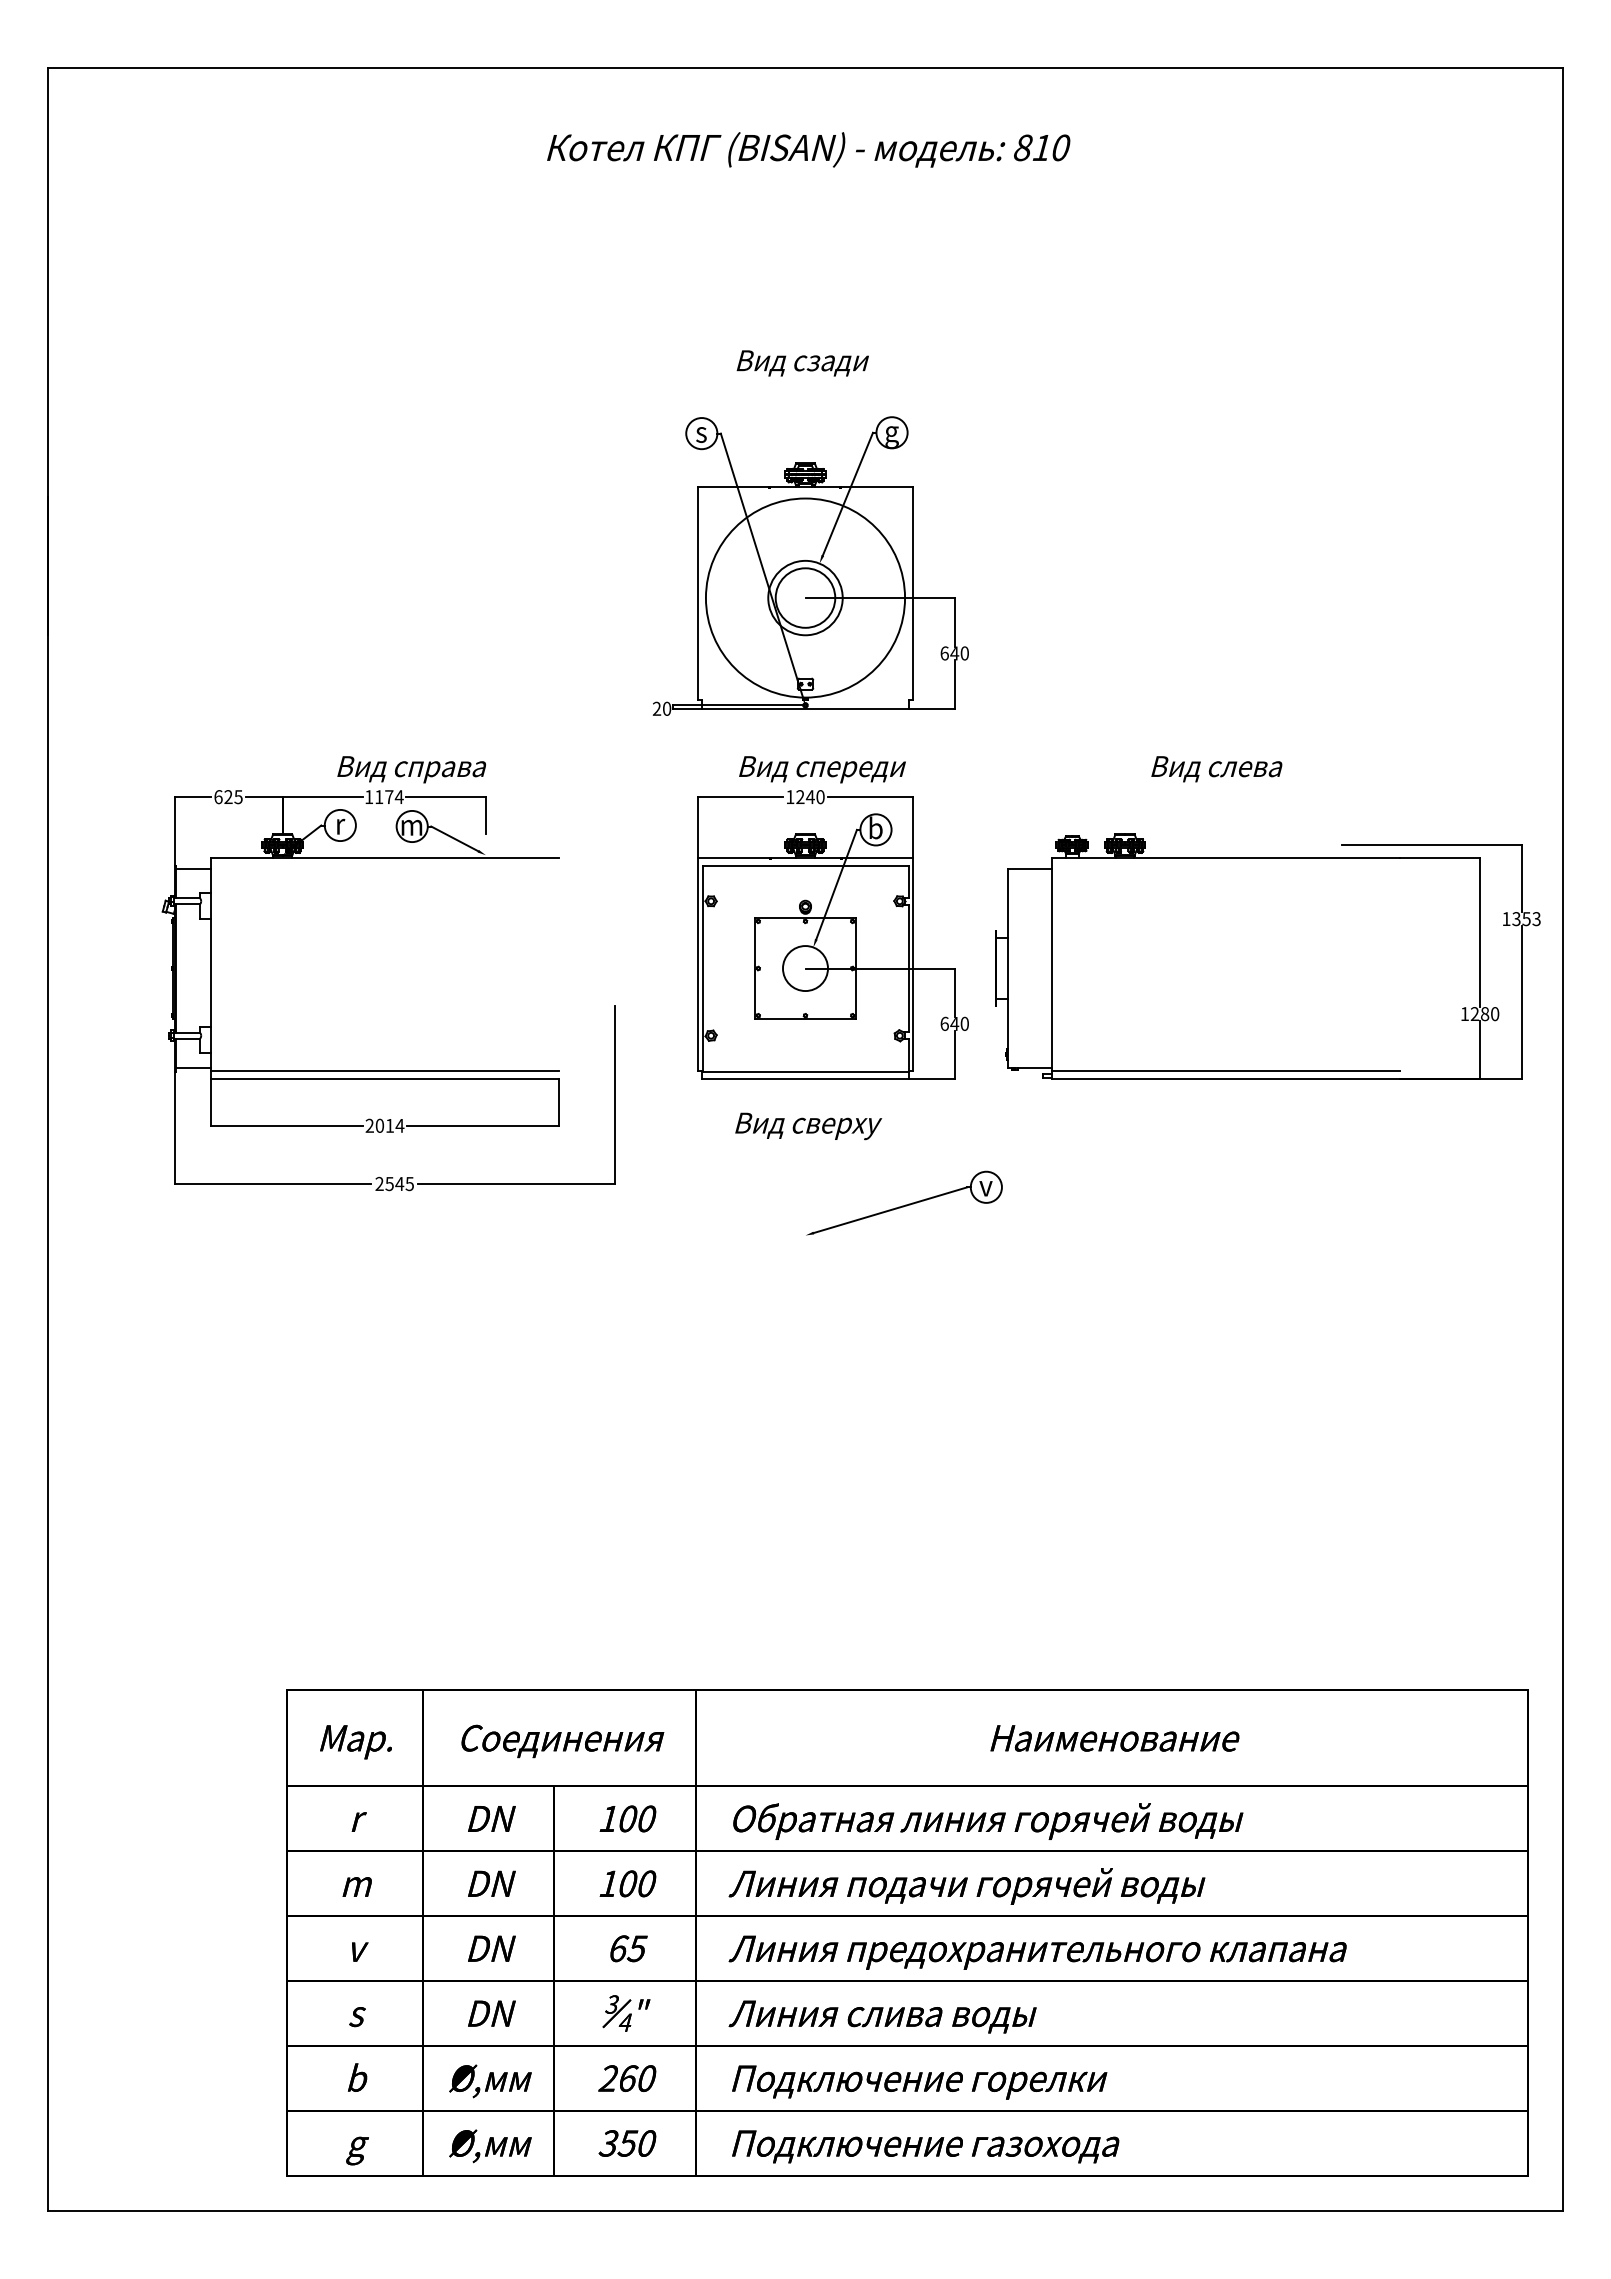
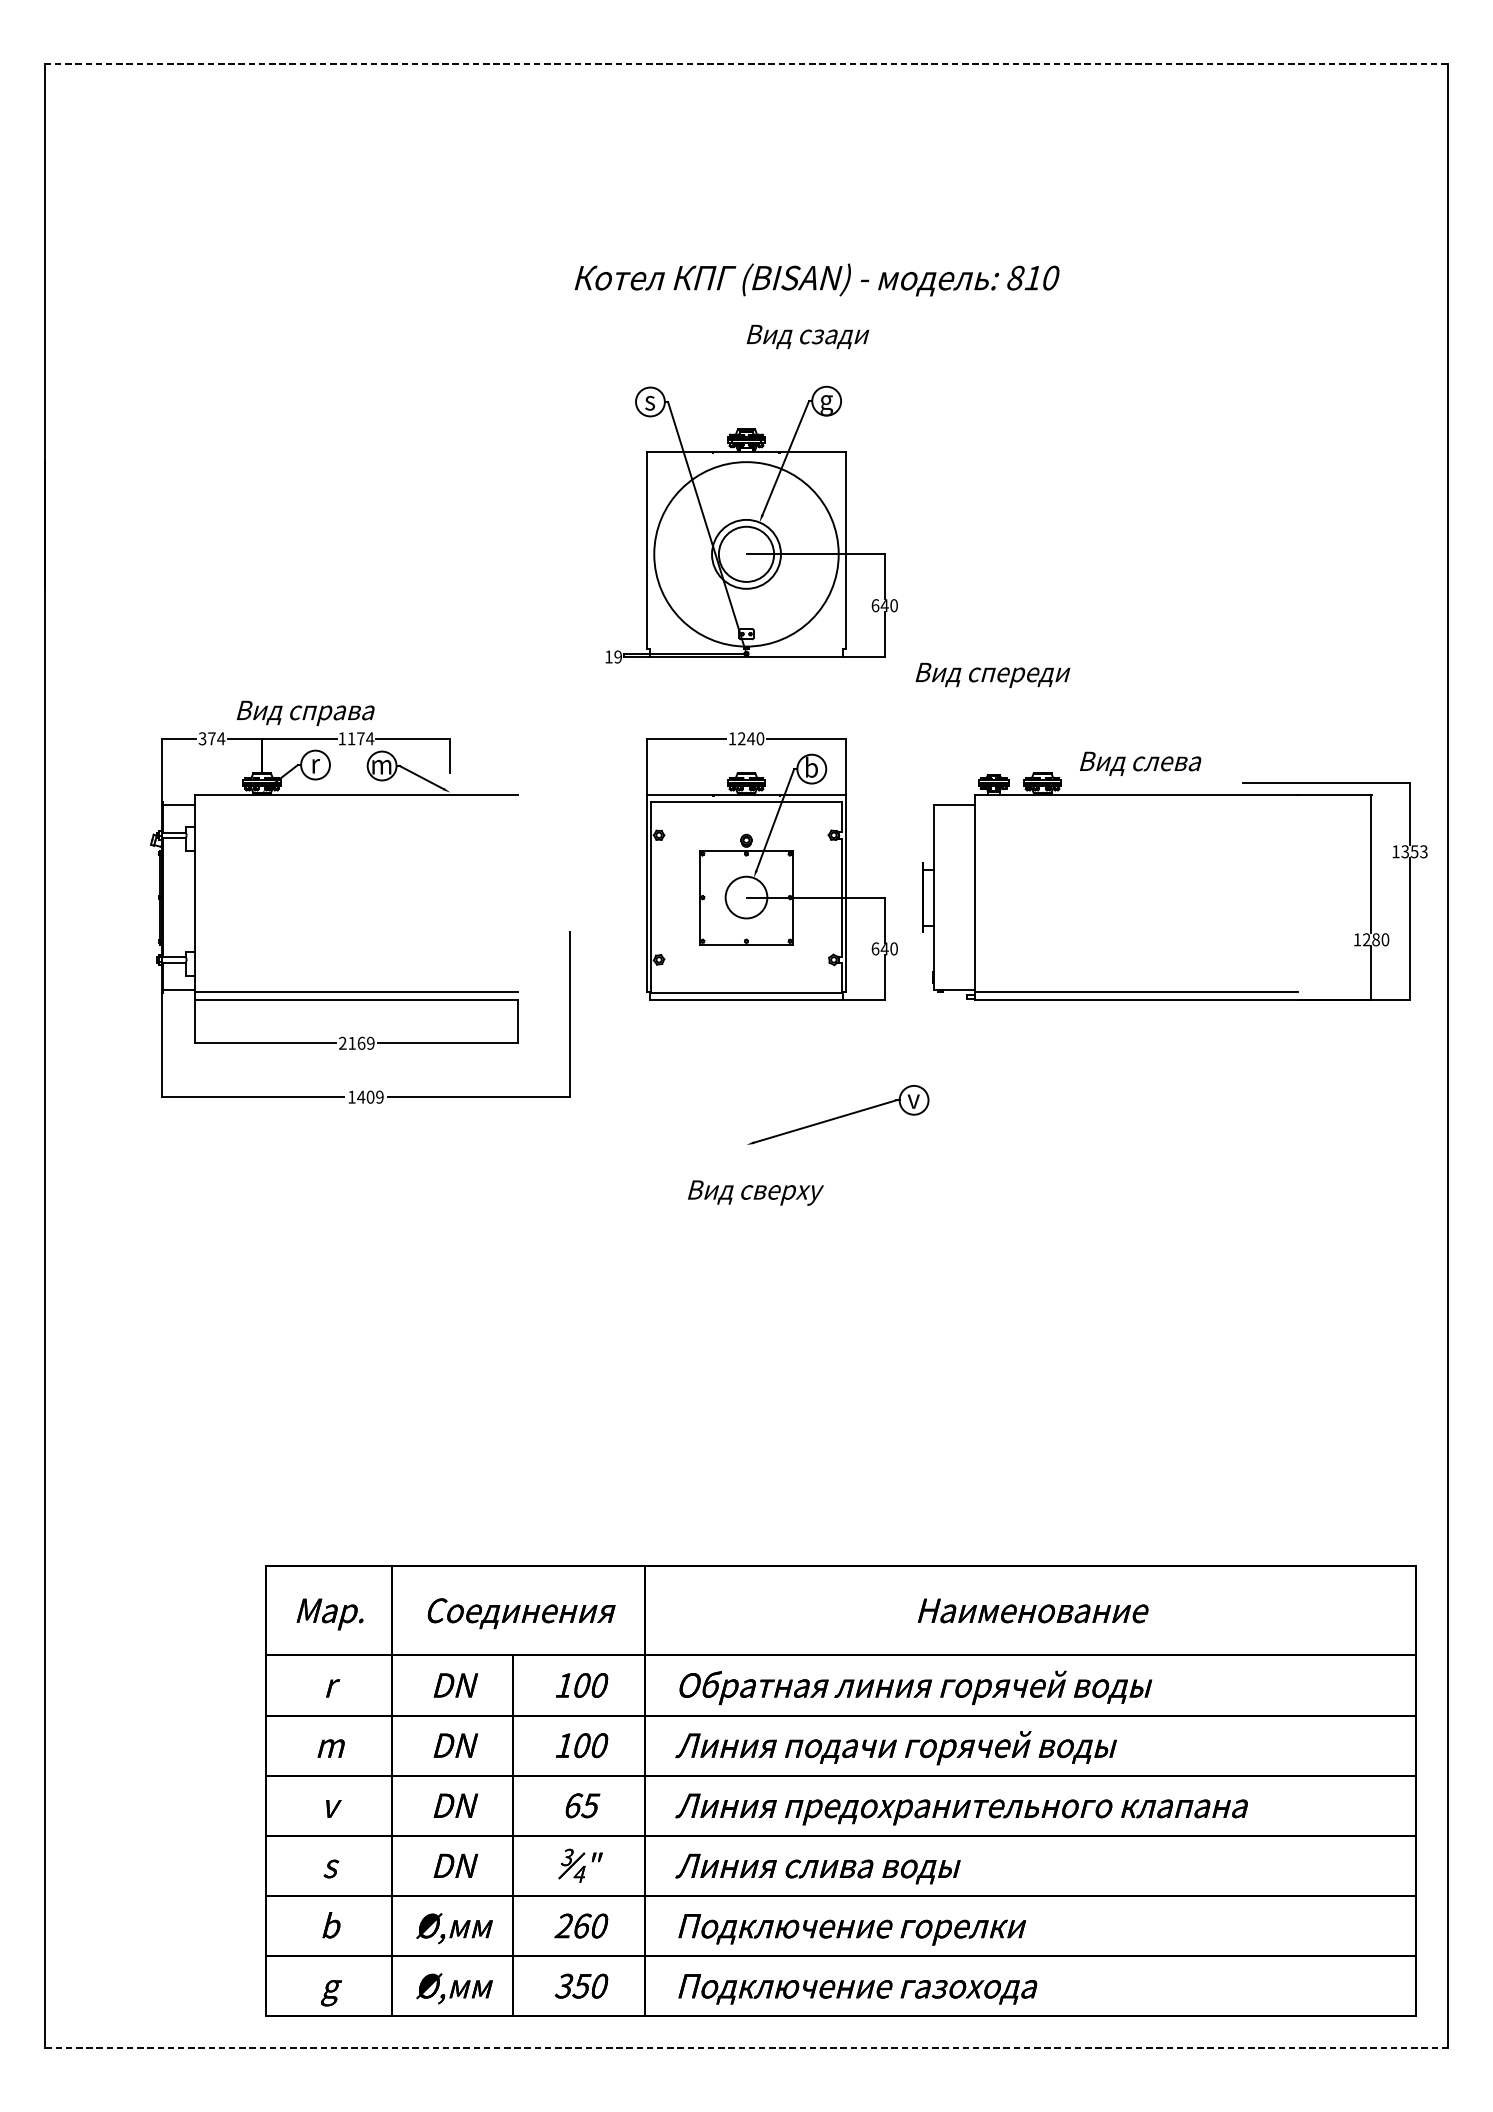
line: (806, 68) -> (747, 63), solid -> dashed
text: (808, 149) -> (816, 279), moved
text: (802, 363) -> (807, 337), moved
text: (661, 708) -> (613, 656), 20 -> 19
text: (411, 769) -> (305, 713), moved
text: (822, 769) -> (992, 675), moved
text: (1216, 769) -> (1140, 764), moved
text: (228, 797) -> (211, 739), 625 -> 374
text: (389, 1125) -> (361, 1043), 2014 -> 2169
text: (808, 1126) -> (755, 1193), moved
text: (394, 1183) -> (365, 1096), 2545 -> 1409
line: (805, 2210) -> (746, 2048), solid -> dashed

